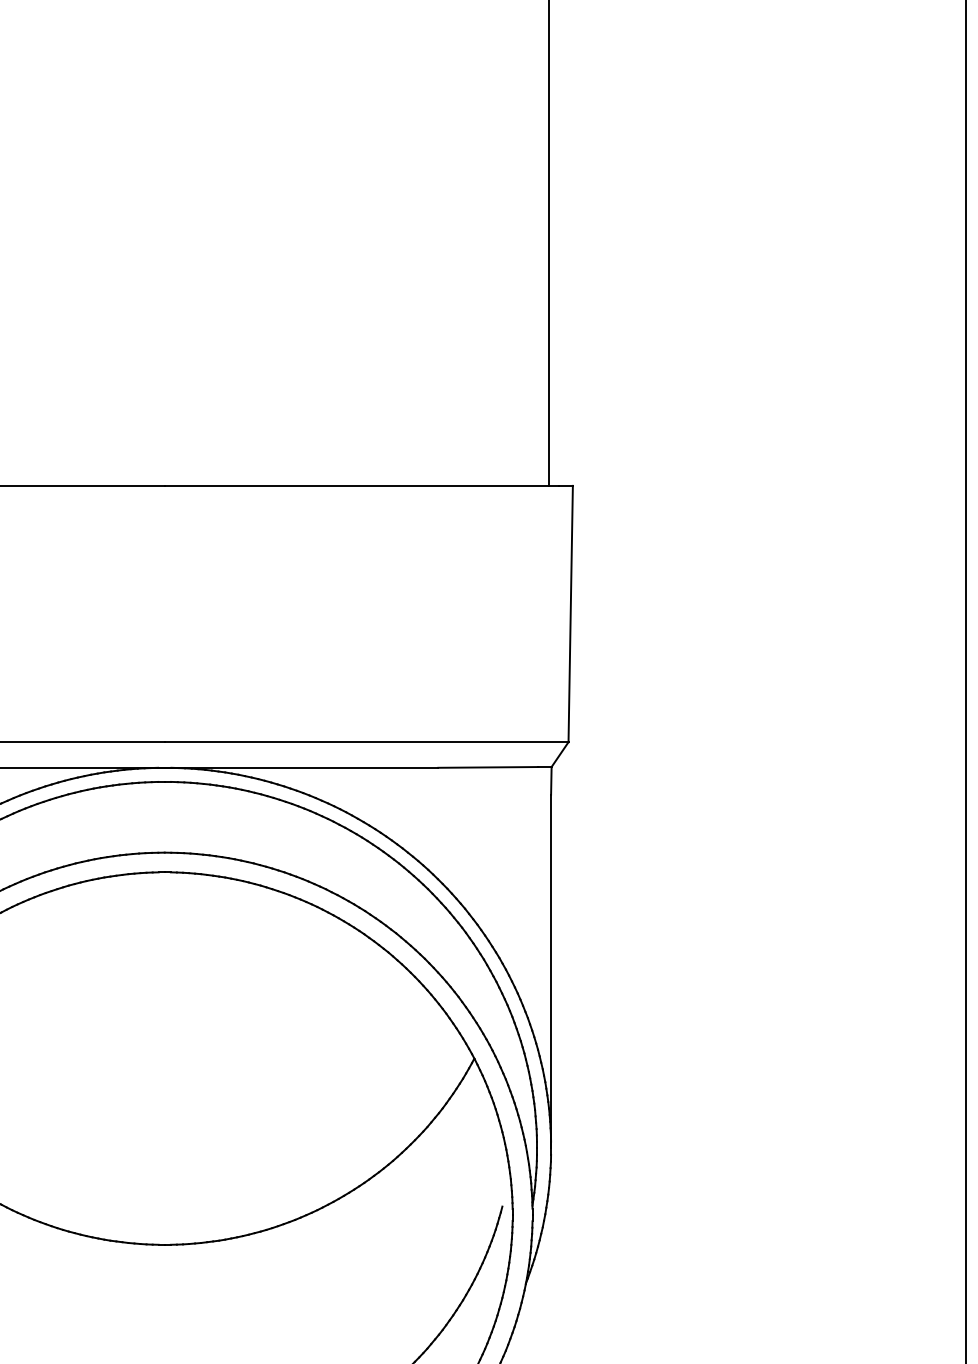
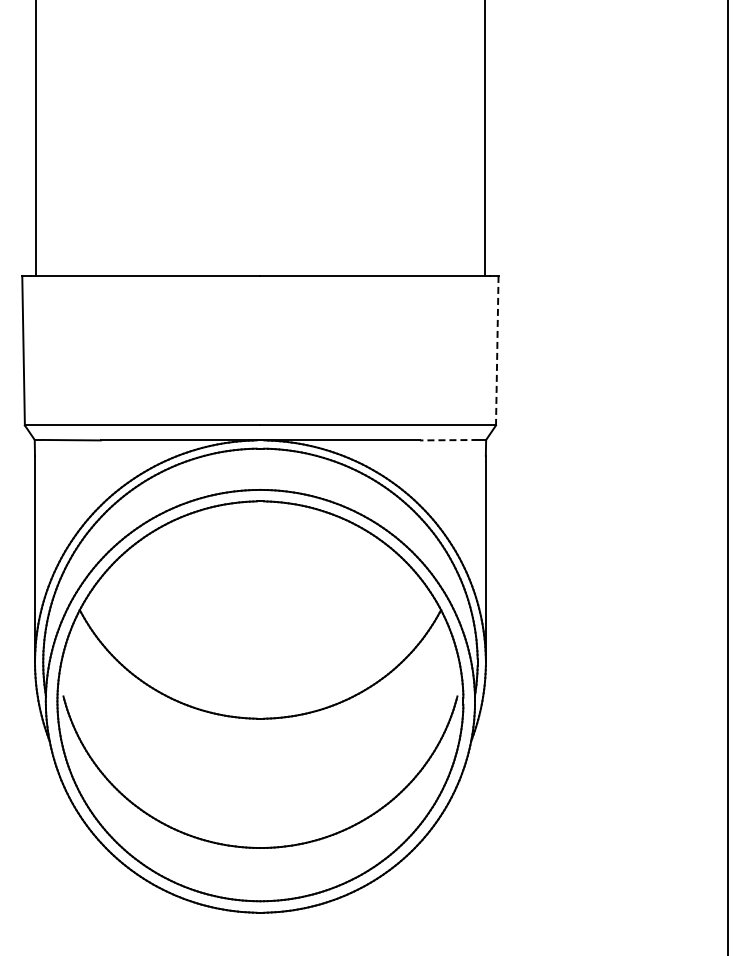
line: (571, 613) -> (497, 350), solid -> dashed
line: (487, 767) -> (448, 440), solid -> dashed

